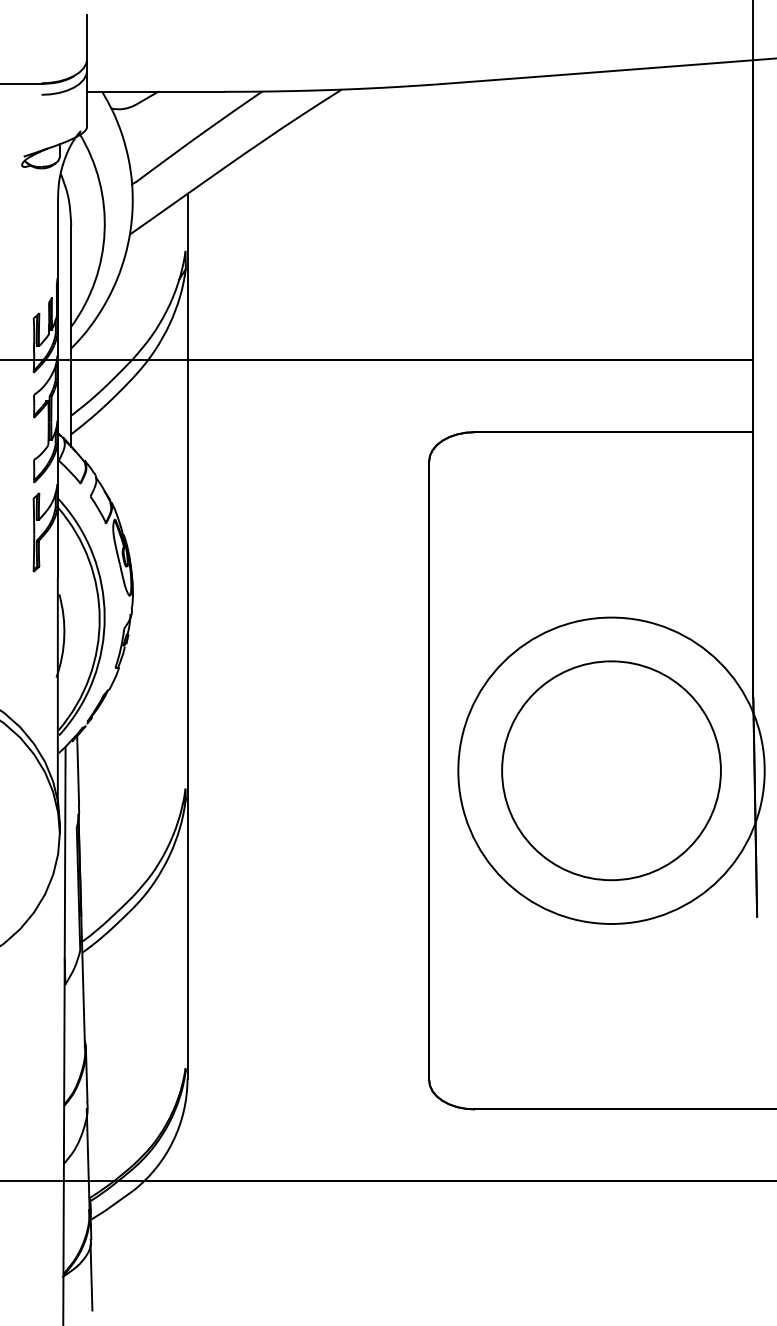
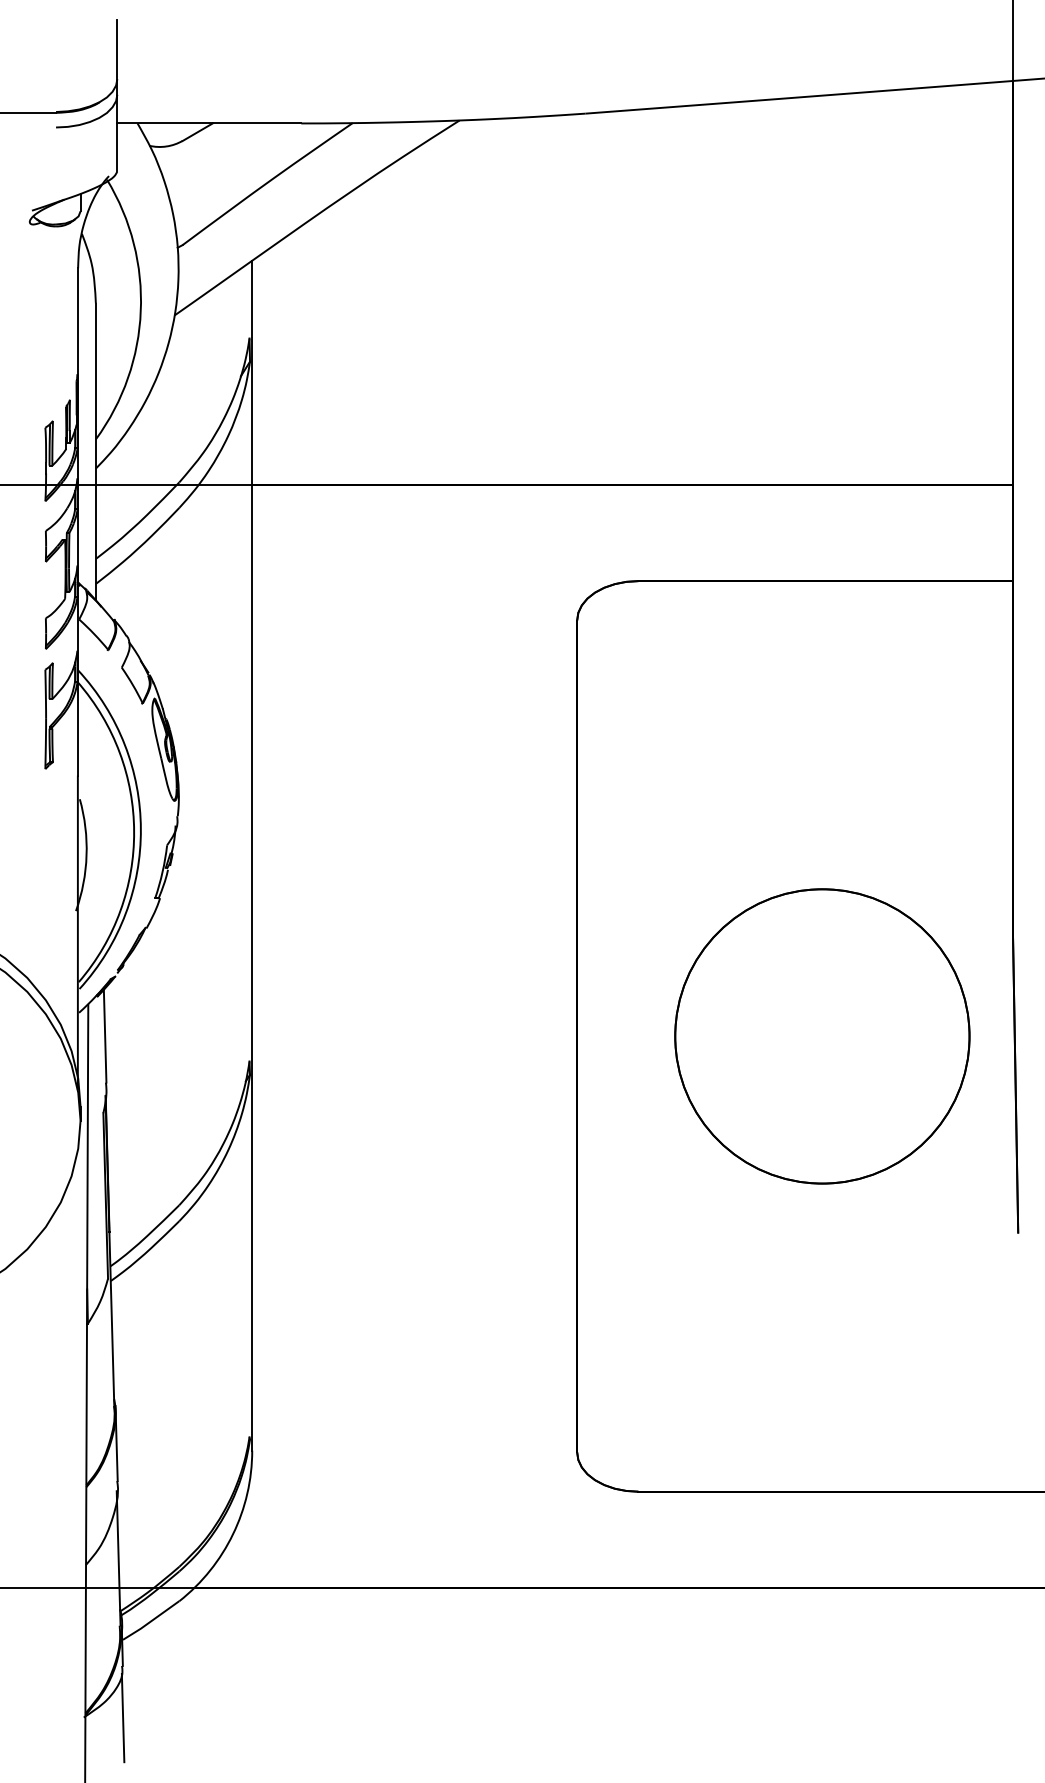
circle: (611, 770) -> (822, 1036), size x0.71

